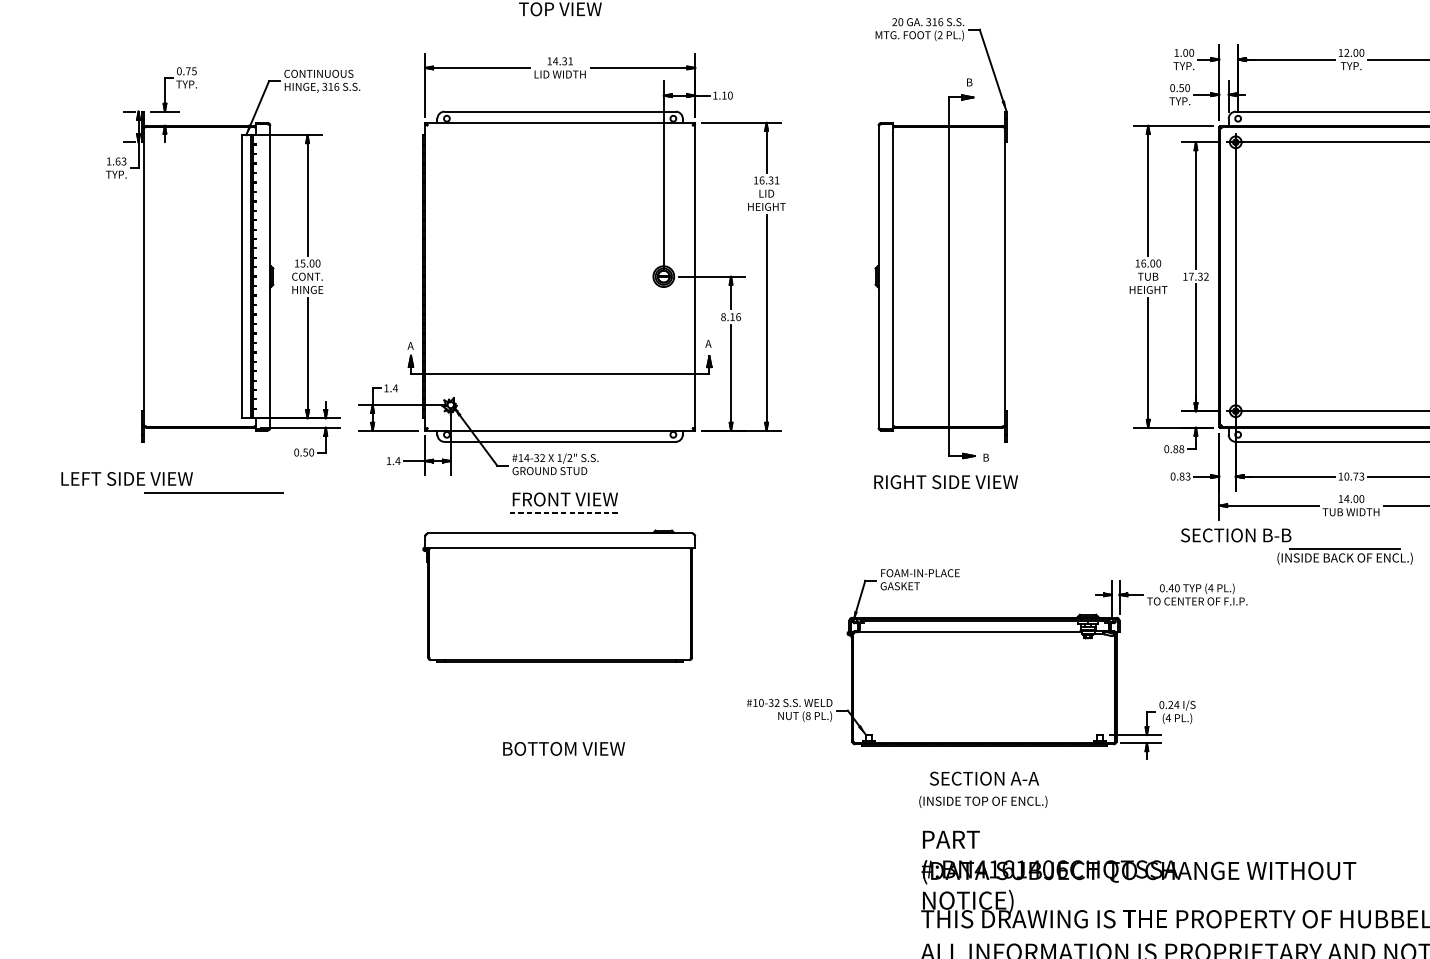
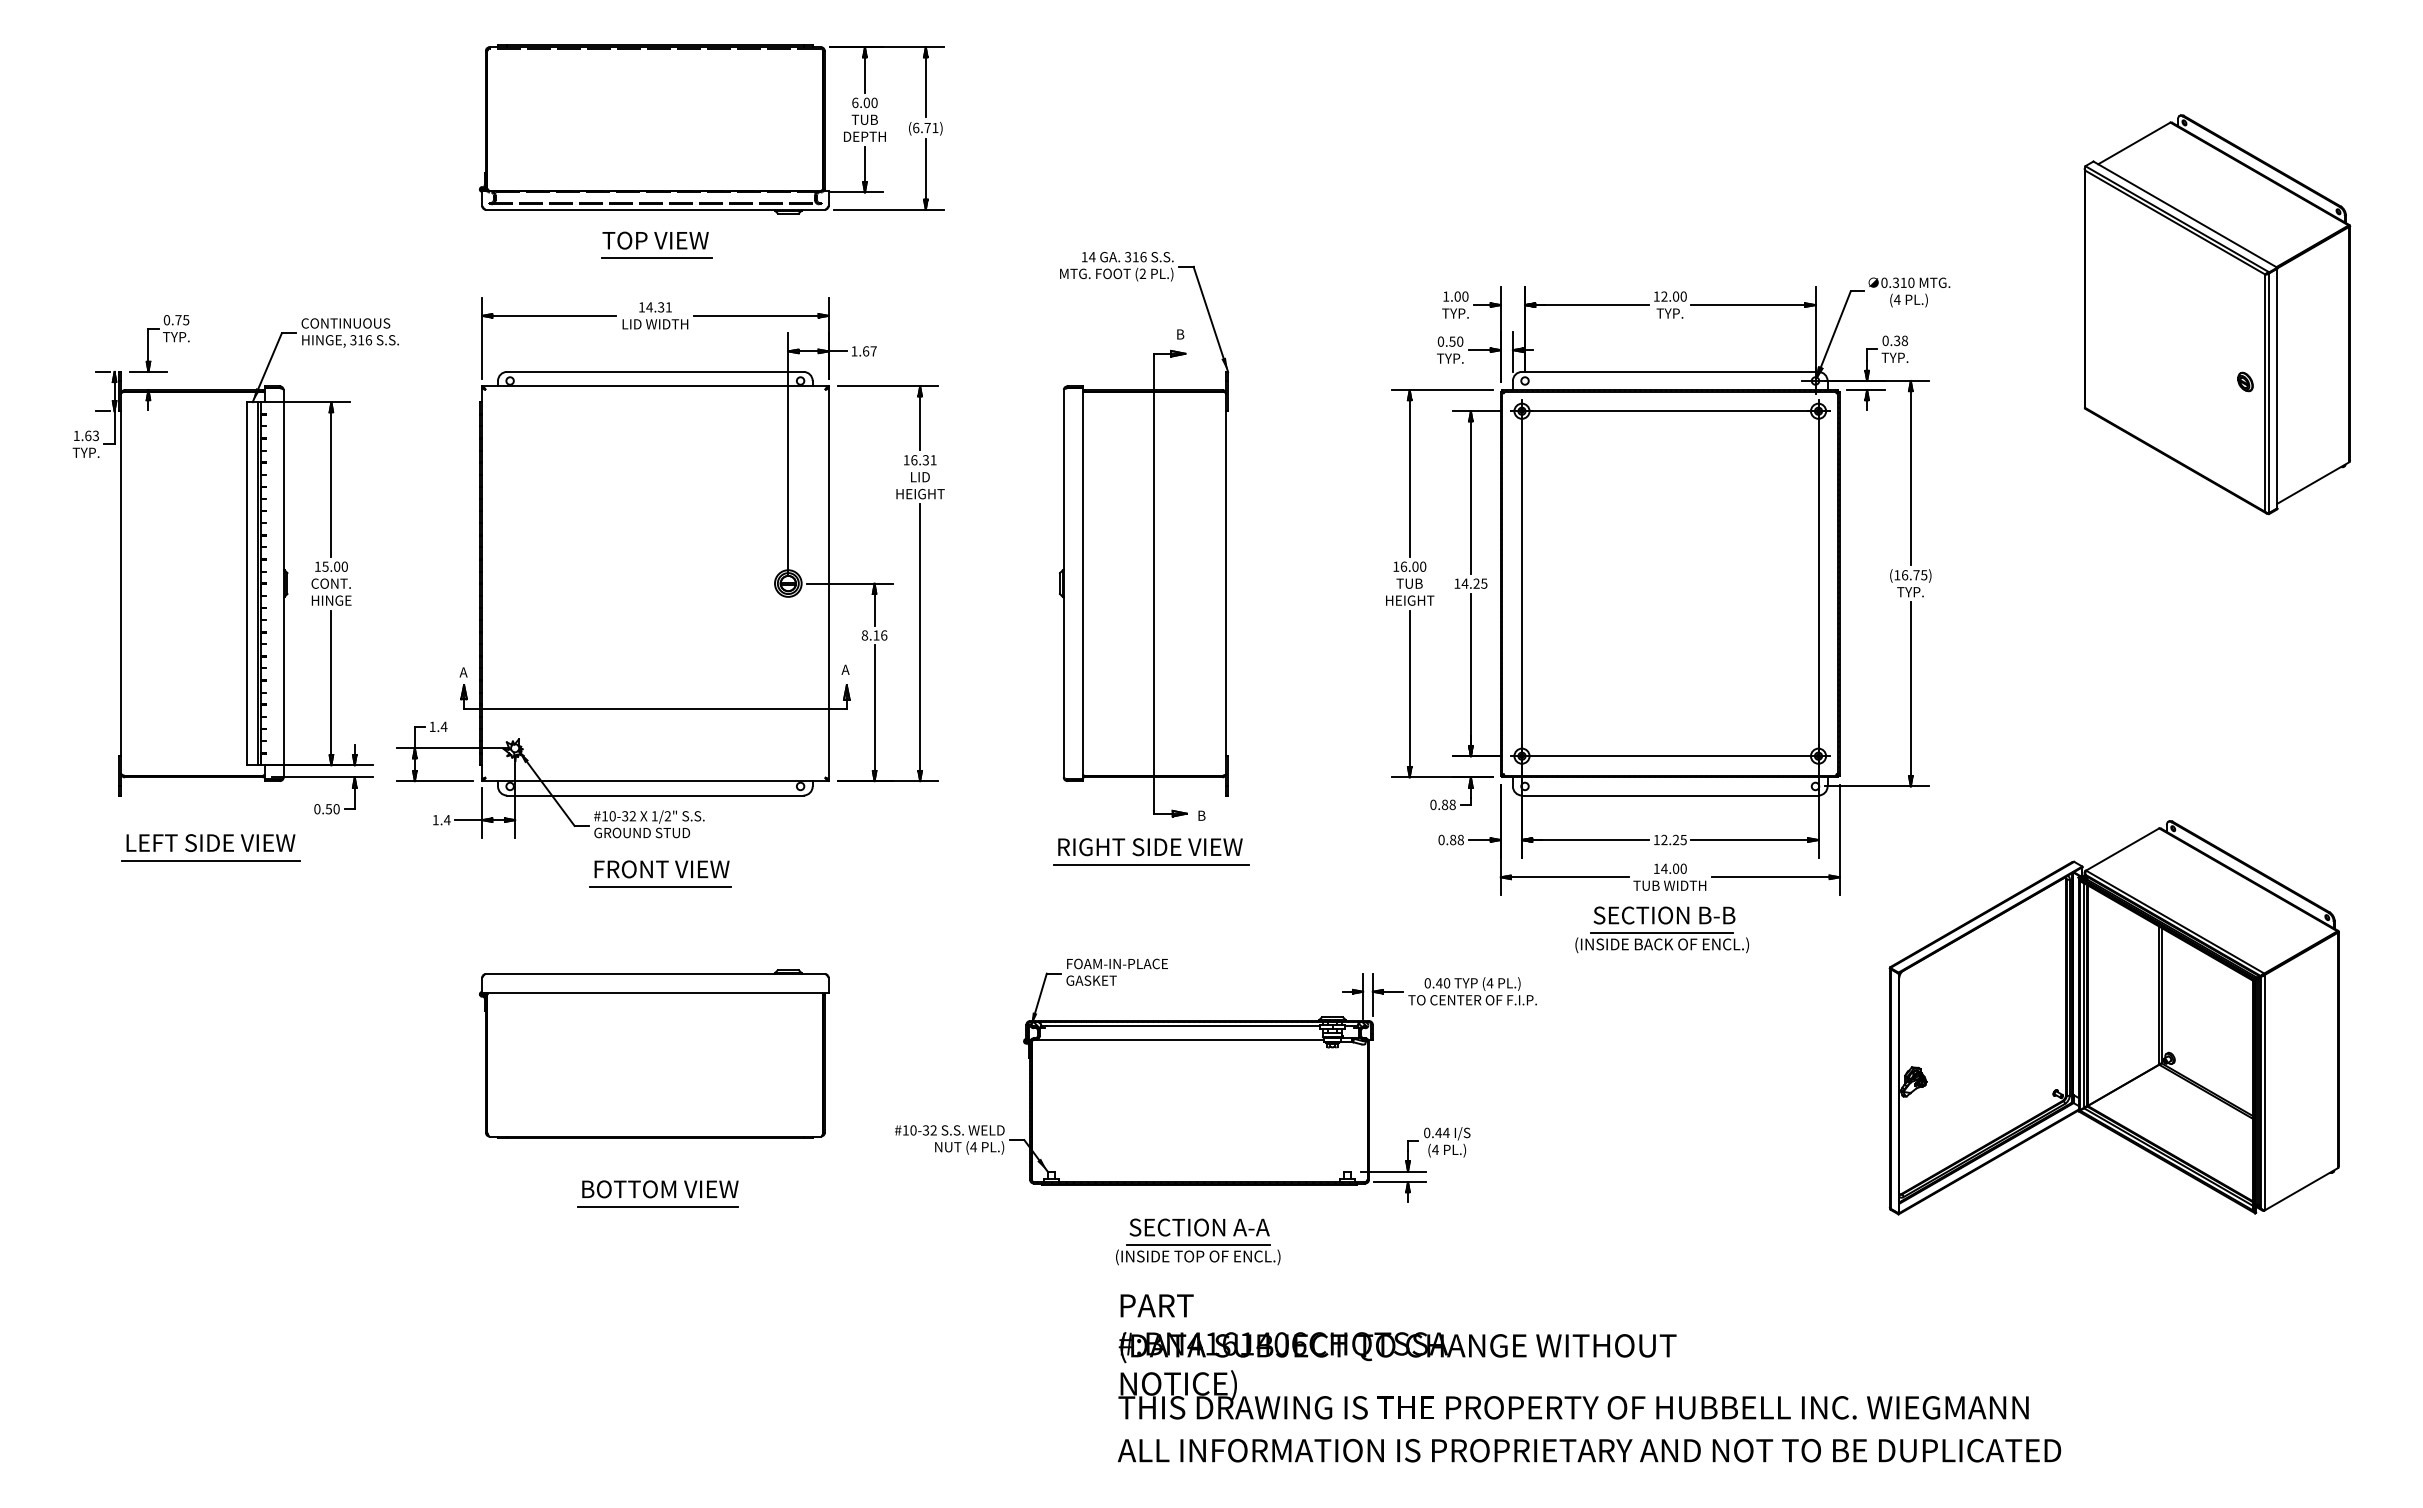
text: (897, 22) -> (1088, 257), 20 -> 14
line: (561, 23) -> (656, 258), added
text: (727, 95) -> (869, 351), 1.10 -> 1.67
text: (1198, 276) -> (1474, 583), 17.32 -> 14.25
text: (526, 458) -> (612, 816), #14-32 -> #10-32
text: (1187, 476) -> (1460, 840), 0.83 -> 0.88
text: (1353, 476) -> (1673, 839), 10.73 -> 12.25
text: (126, 478) -> (210, 842), moved
line: (946, 495) -> (1151, 864), added
line: (564, 513) -> (661, 887), dashed -> solid
text: (1236, 535) -> (1664, 915), moved
part: (559, 595) -> (654, 1053), moved
text: (1170, 704) -> (1438, 1132), 0.24 -> 0.44
text: (808, 716) -> (973, 1147), (8 -> (4
line: (562, 763) -> (658, 1207), added
line: (983, 792) -> (1198, 1245), added

